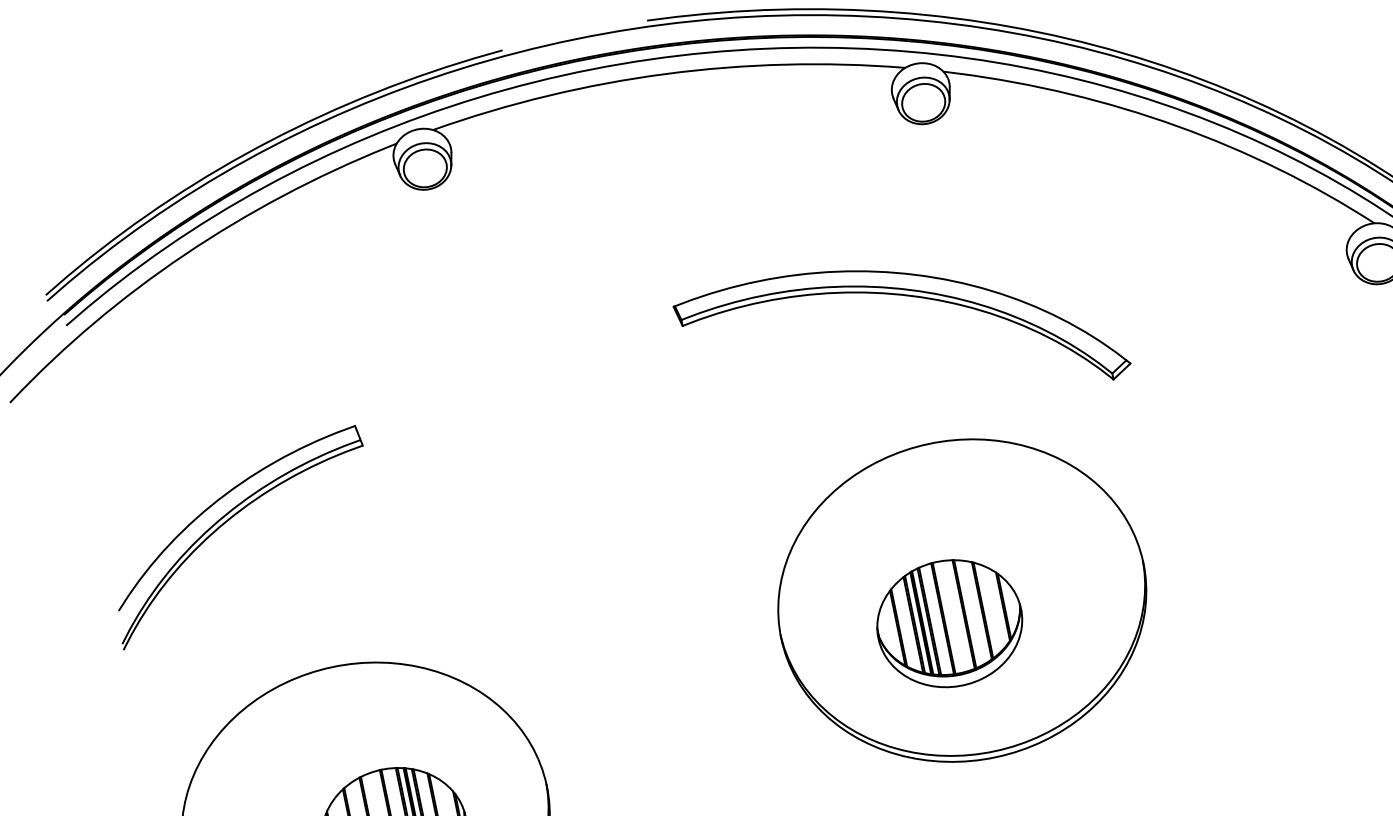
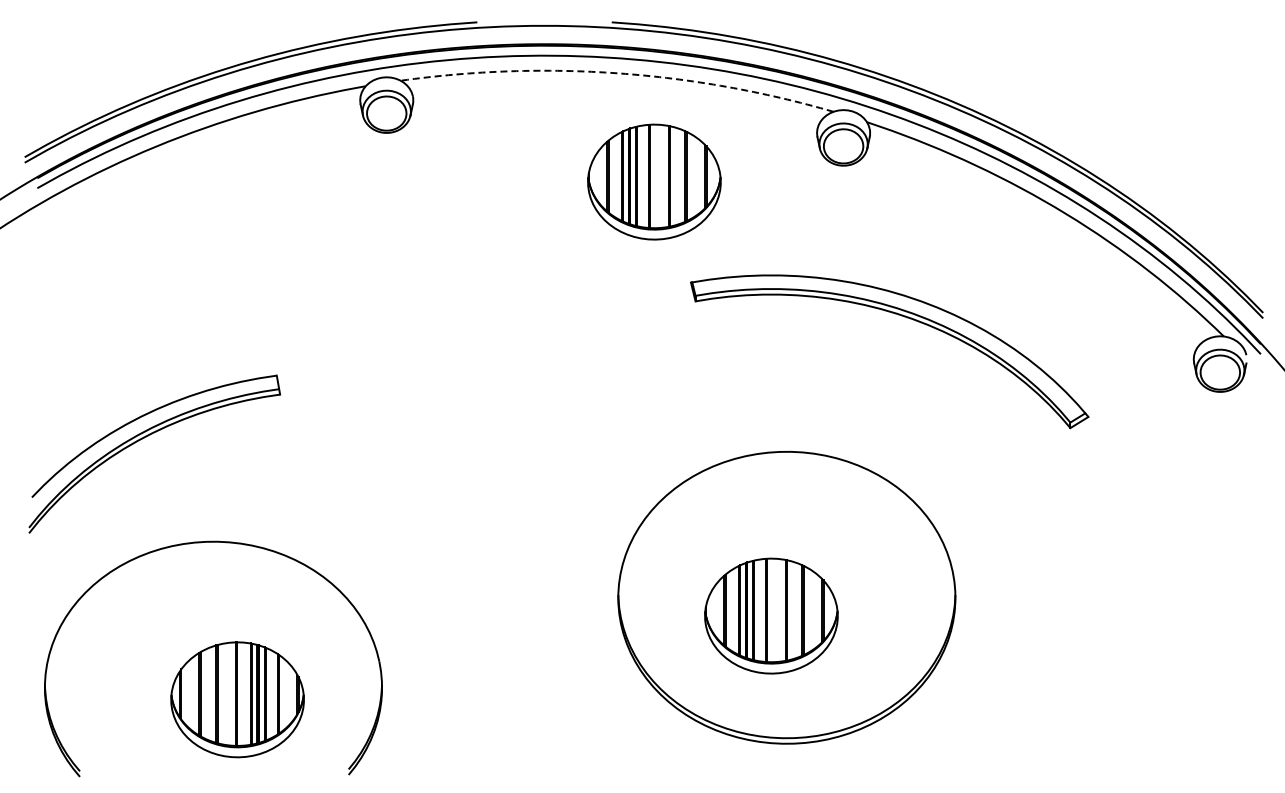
arc: (665, 74) -> (618, 73), solid -> dashed
part: (728, 182) -> (654, 181), added
part: (907, 296) -> (901, 316), moved
part: (228, 521) -> (146, 437), moved

